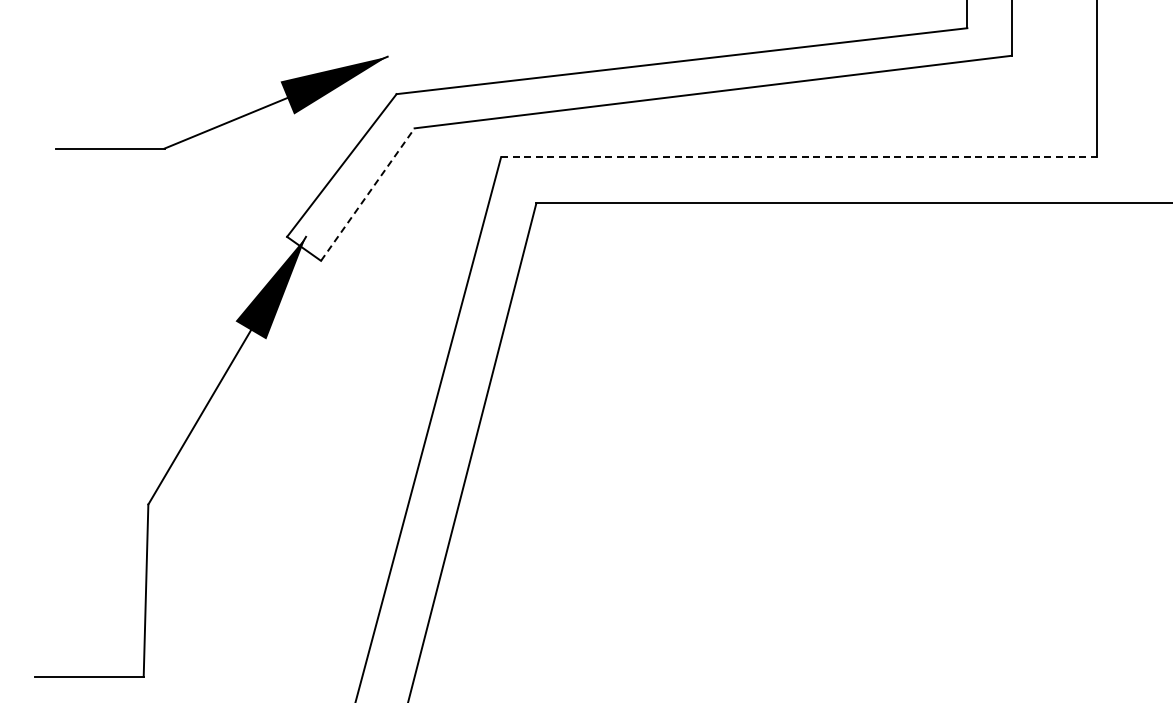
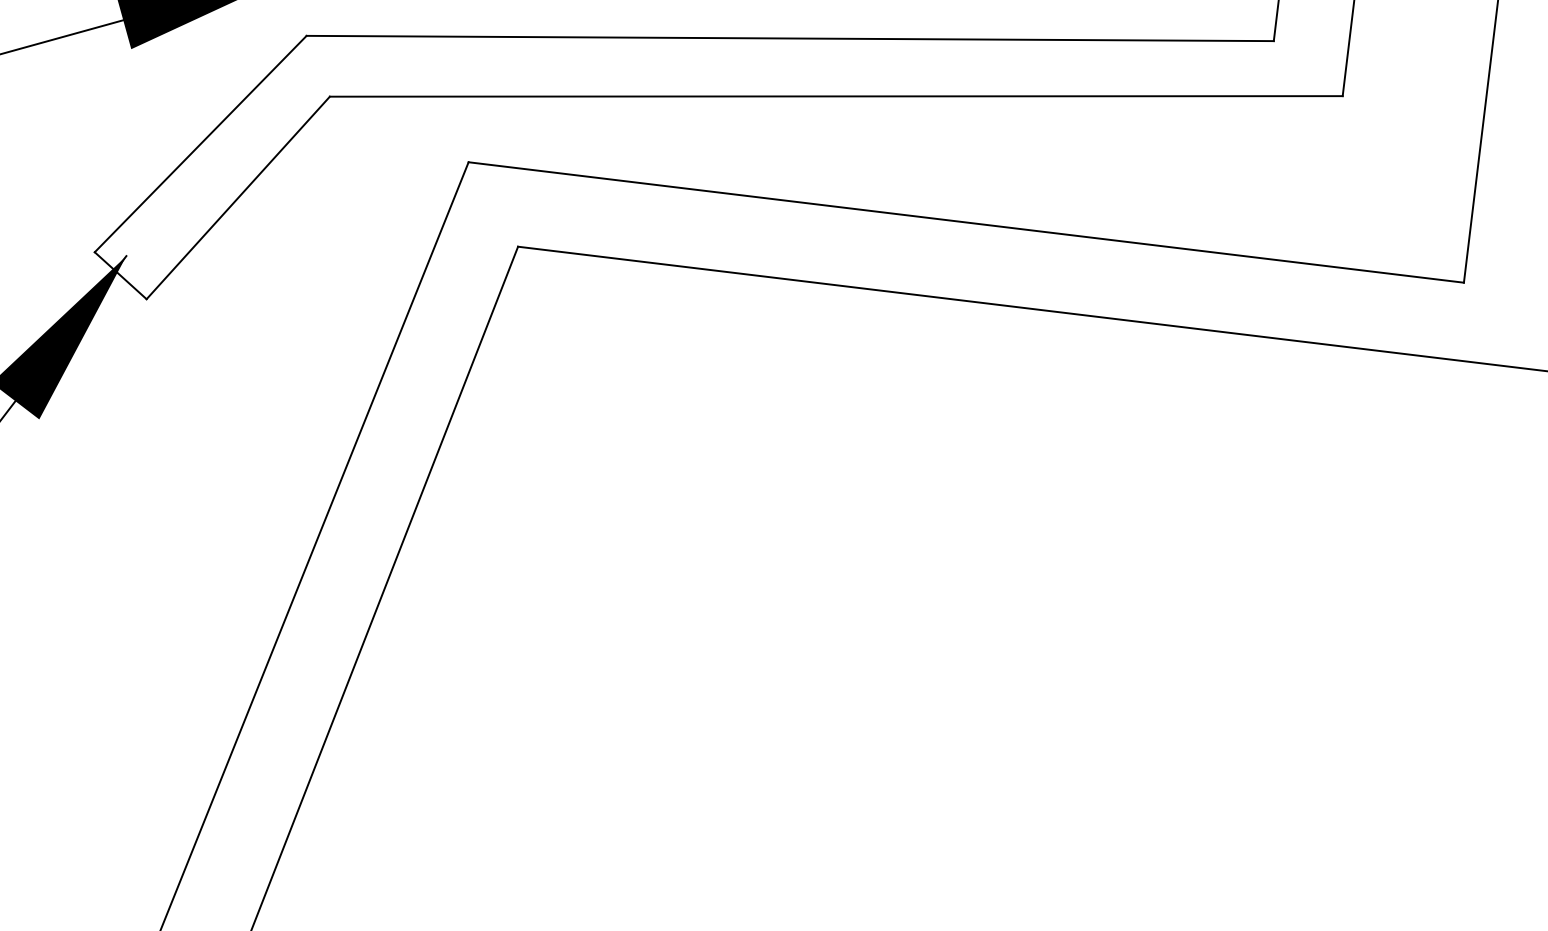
line: (798, 157) -> (965, 223), dashed -> solid
line: (368, 194) -> (239, 197), dashed -> solid

